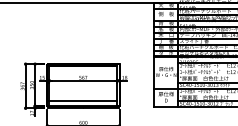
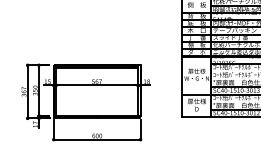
line: (83, 101) -> (97, 110), removed

